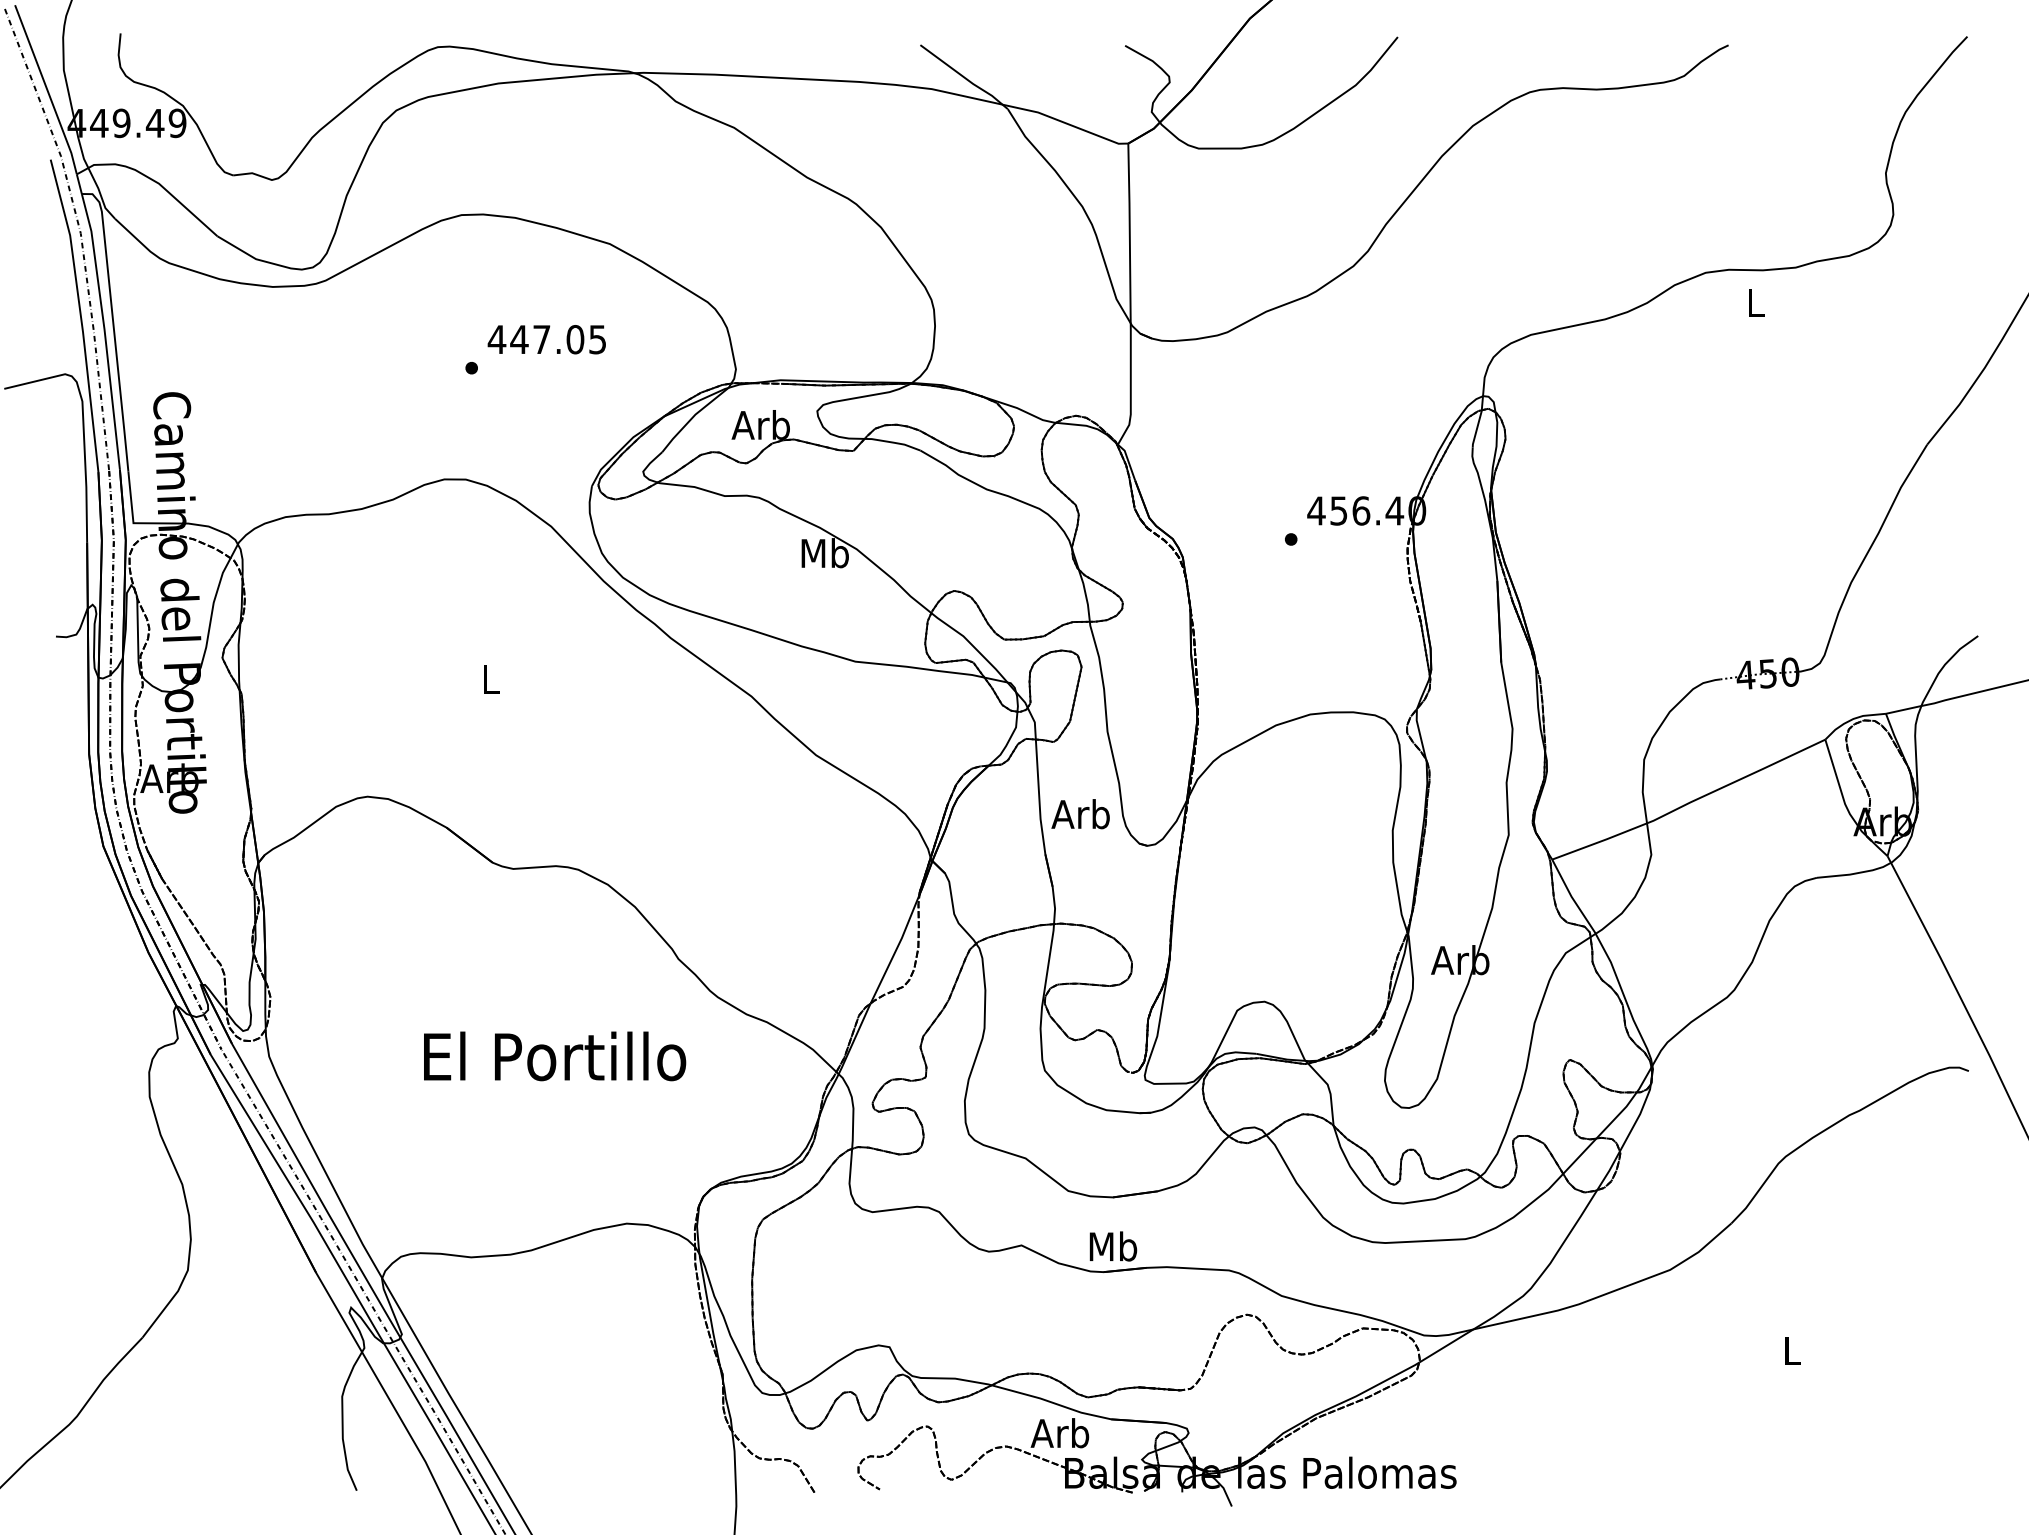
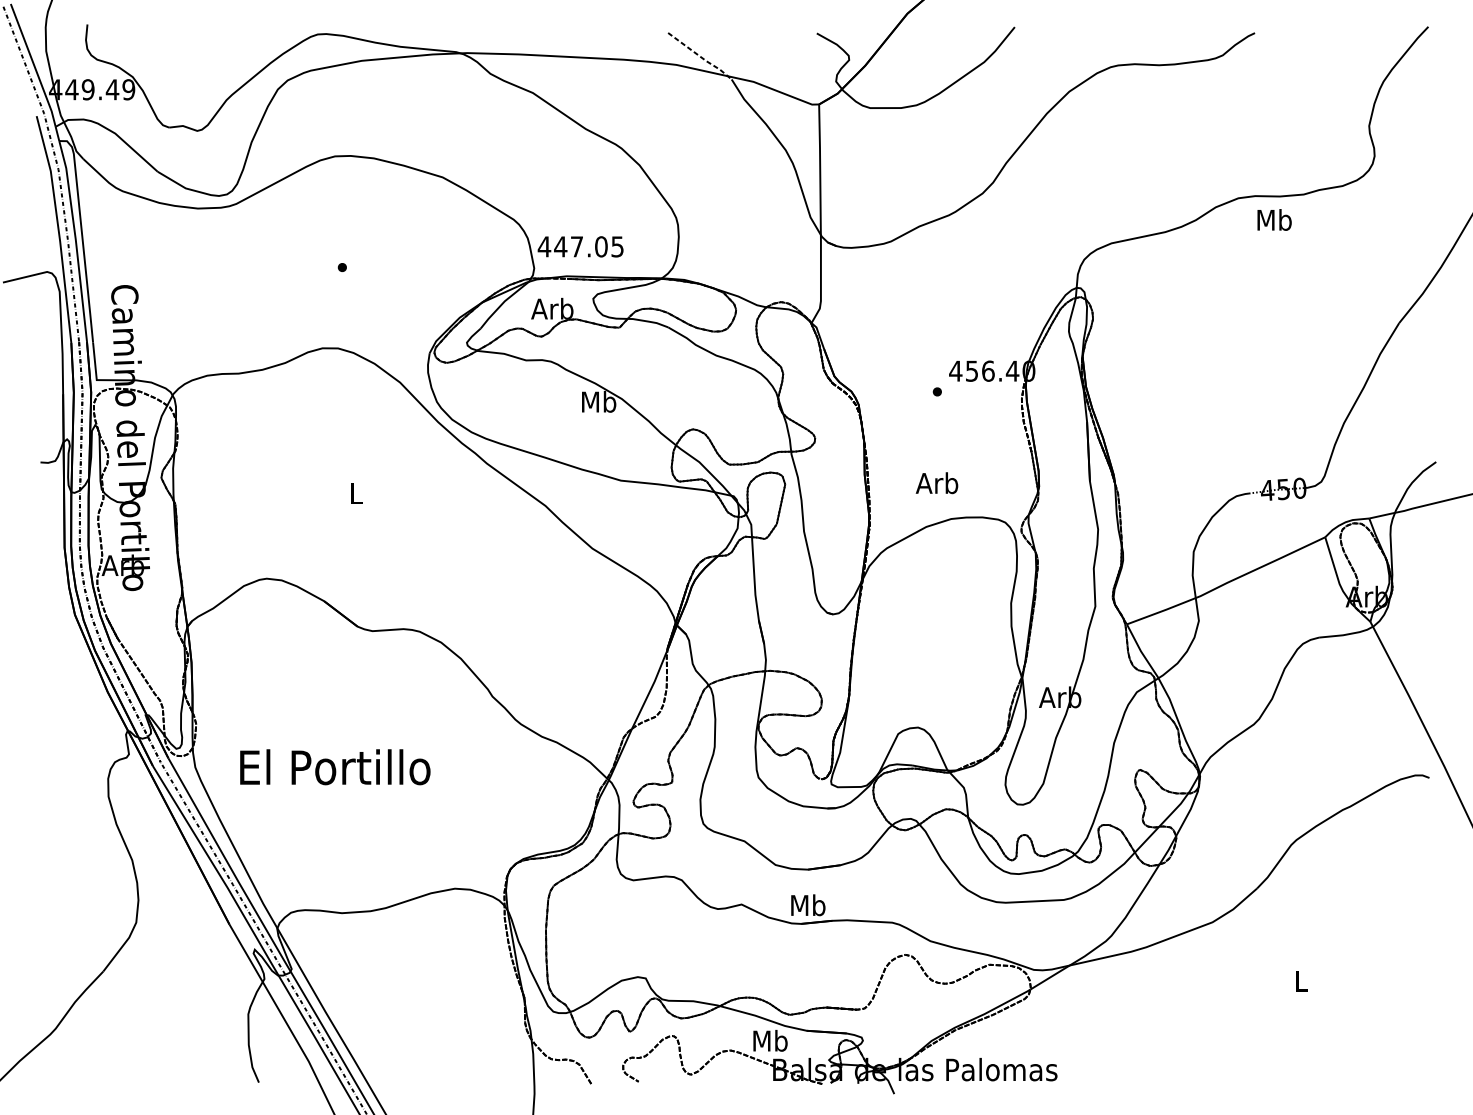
line: (965, 78) -> (700, 57), solid -> dashed
text: (1755, 302) -> (1274, 219), L -> Mb
text: (546, 339) -> (580, 246), moved
text: (1080, 814) -> (936, 483), moved
text: (555, 1056) -> (335, 767), moved
text: (1059, 1433) -> (769, 1041), Arb -> Mb

